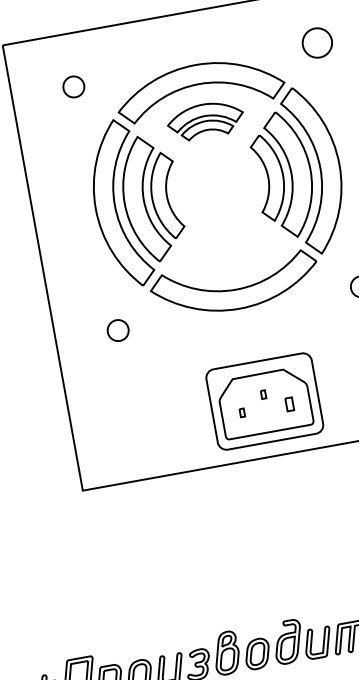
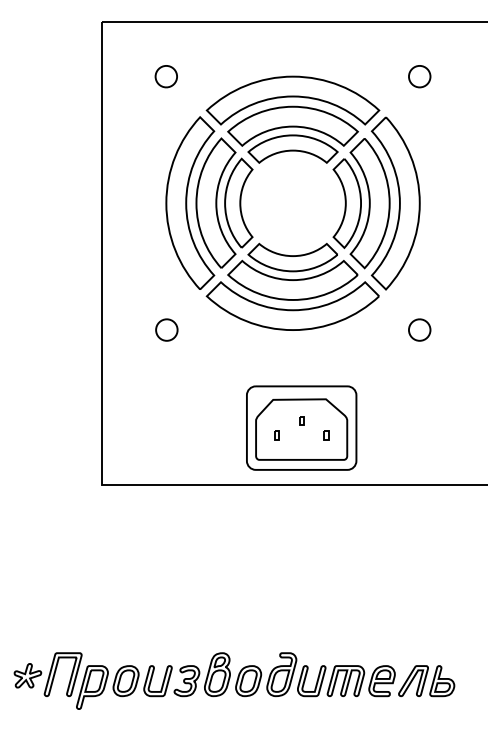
part: (317, 43) -> (419, 76), size x0.71
part: (205, 120) -> (292, 134), size x1.67
part: (228, 252) -> (292, 271), added
part: (289, 404) -> (326, 435), size x0.62

